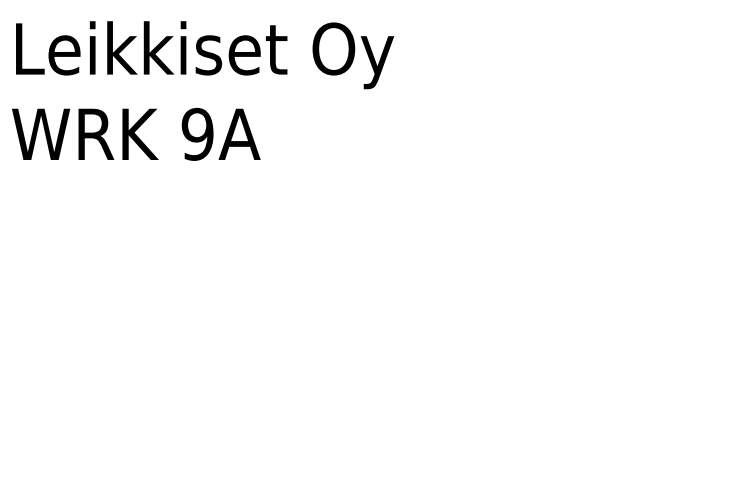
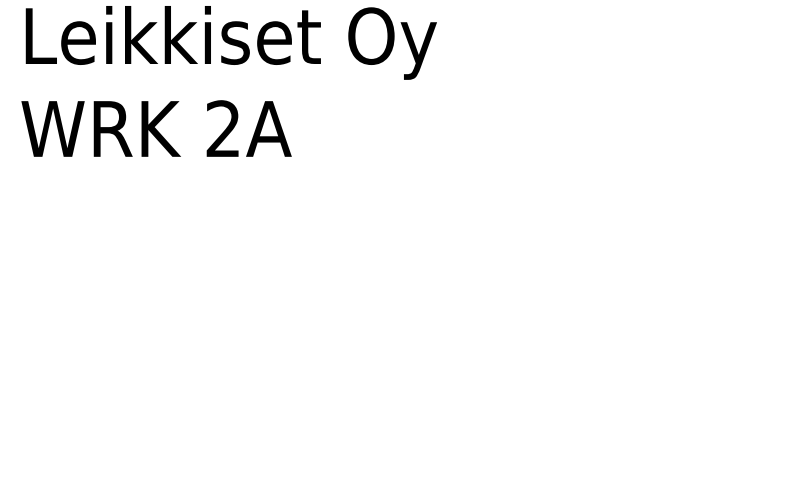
text: (197, 134) -> (223, 129), 9A -> 2A

